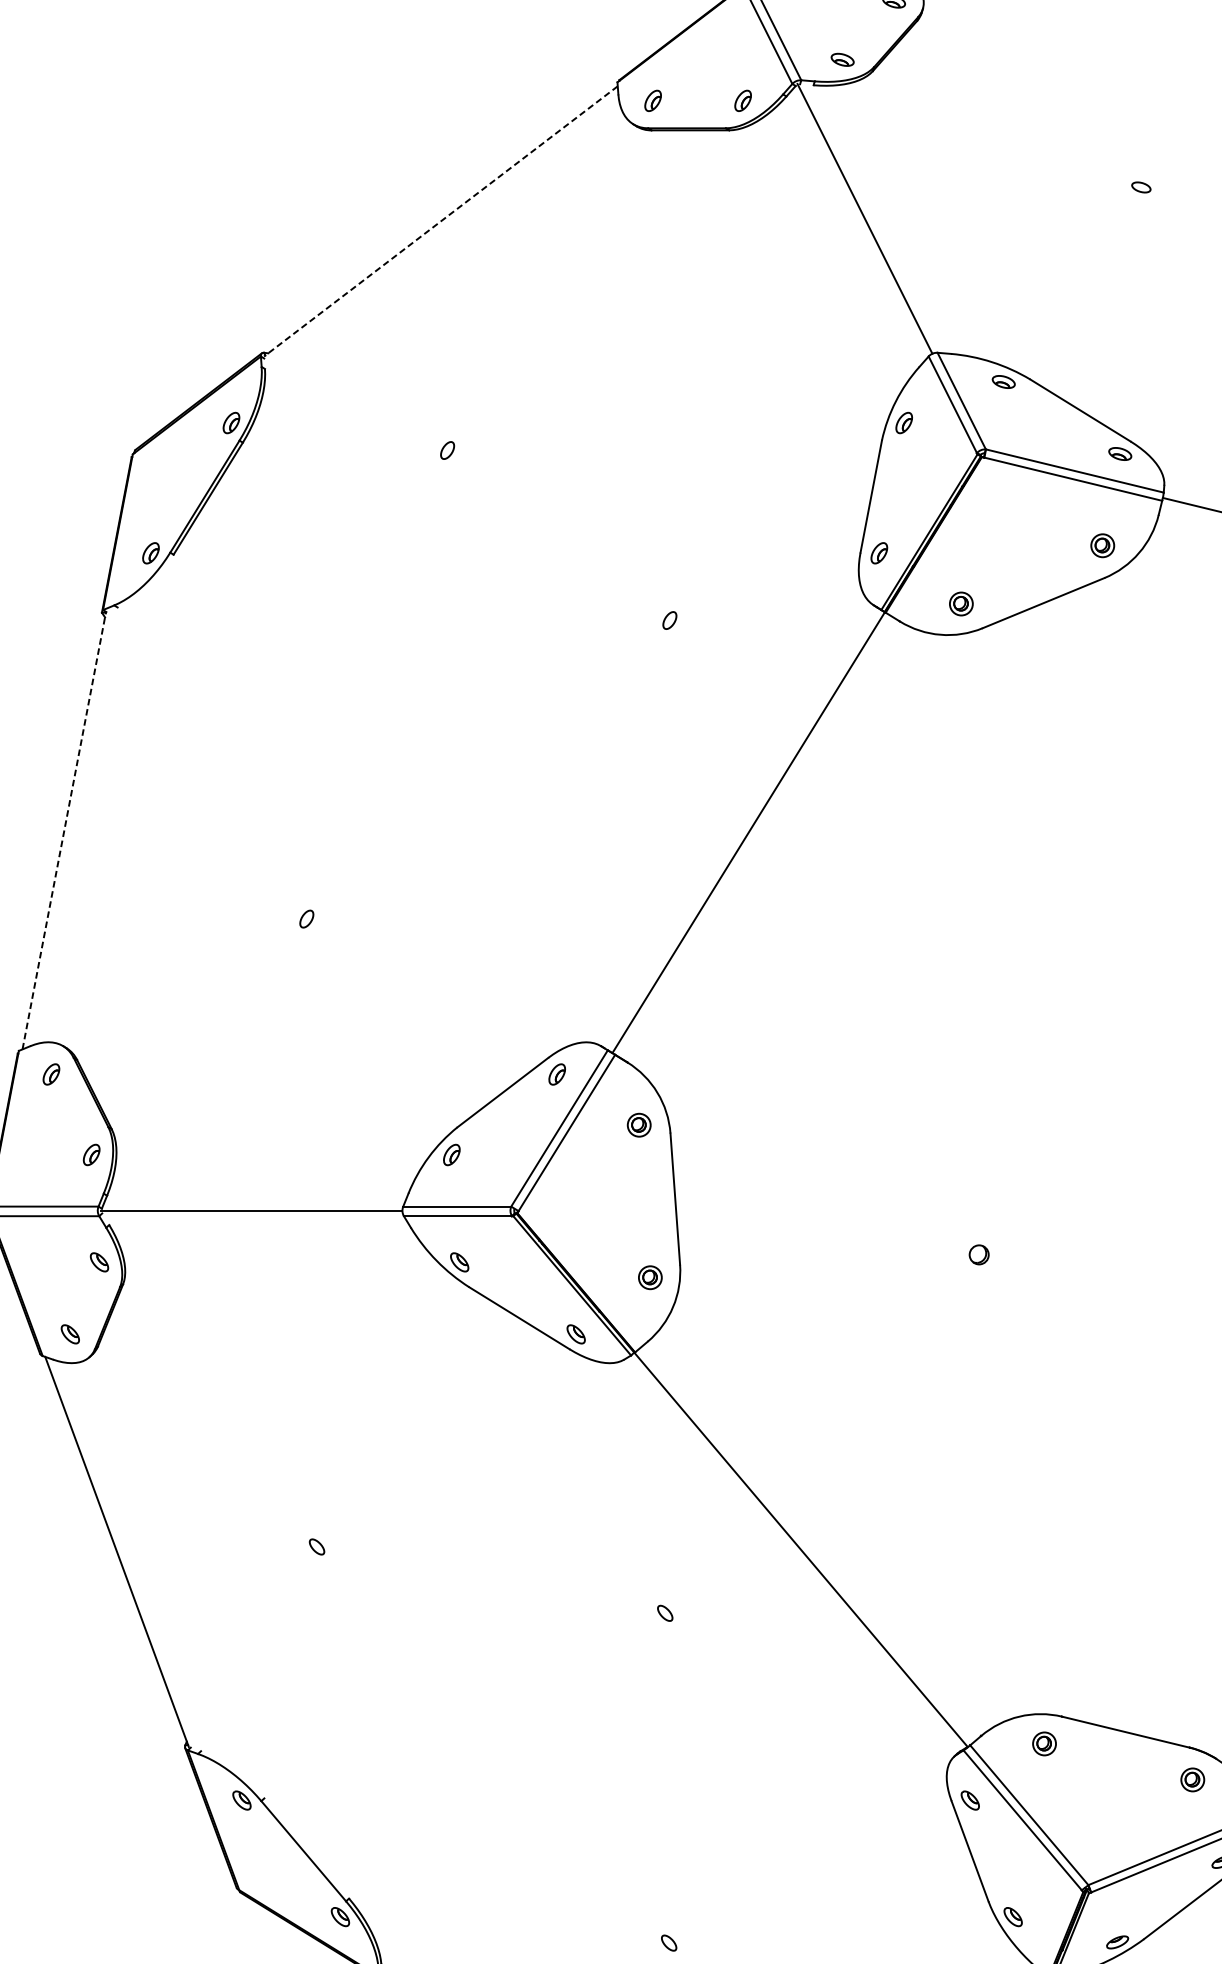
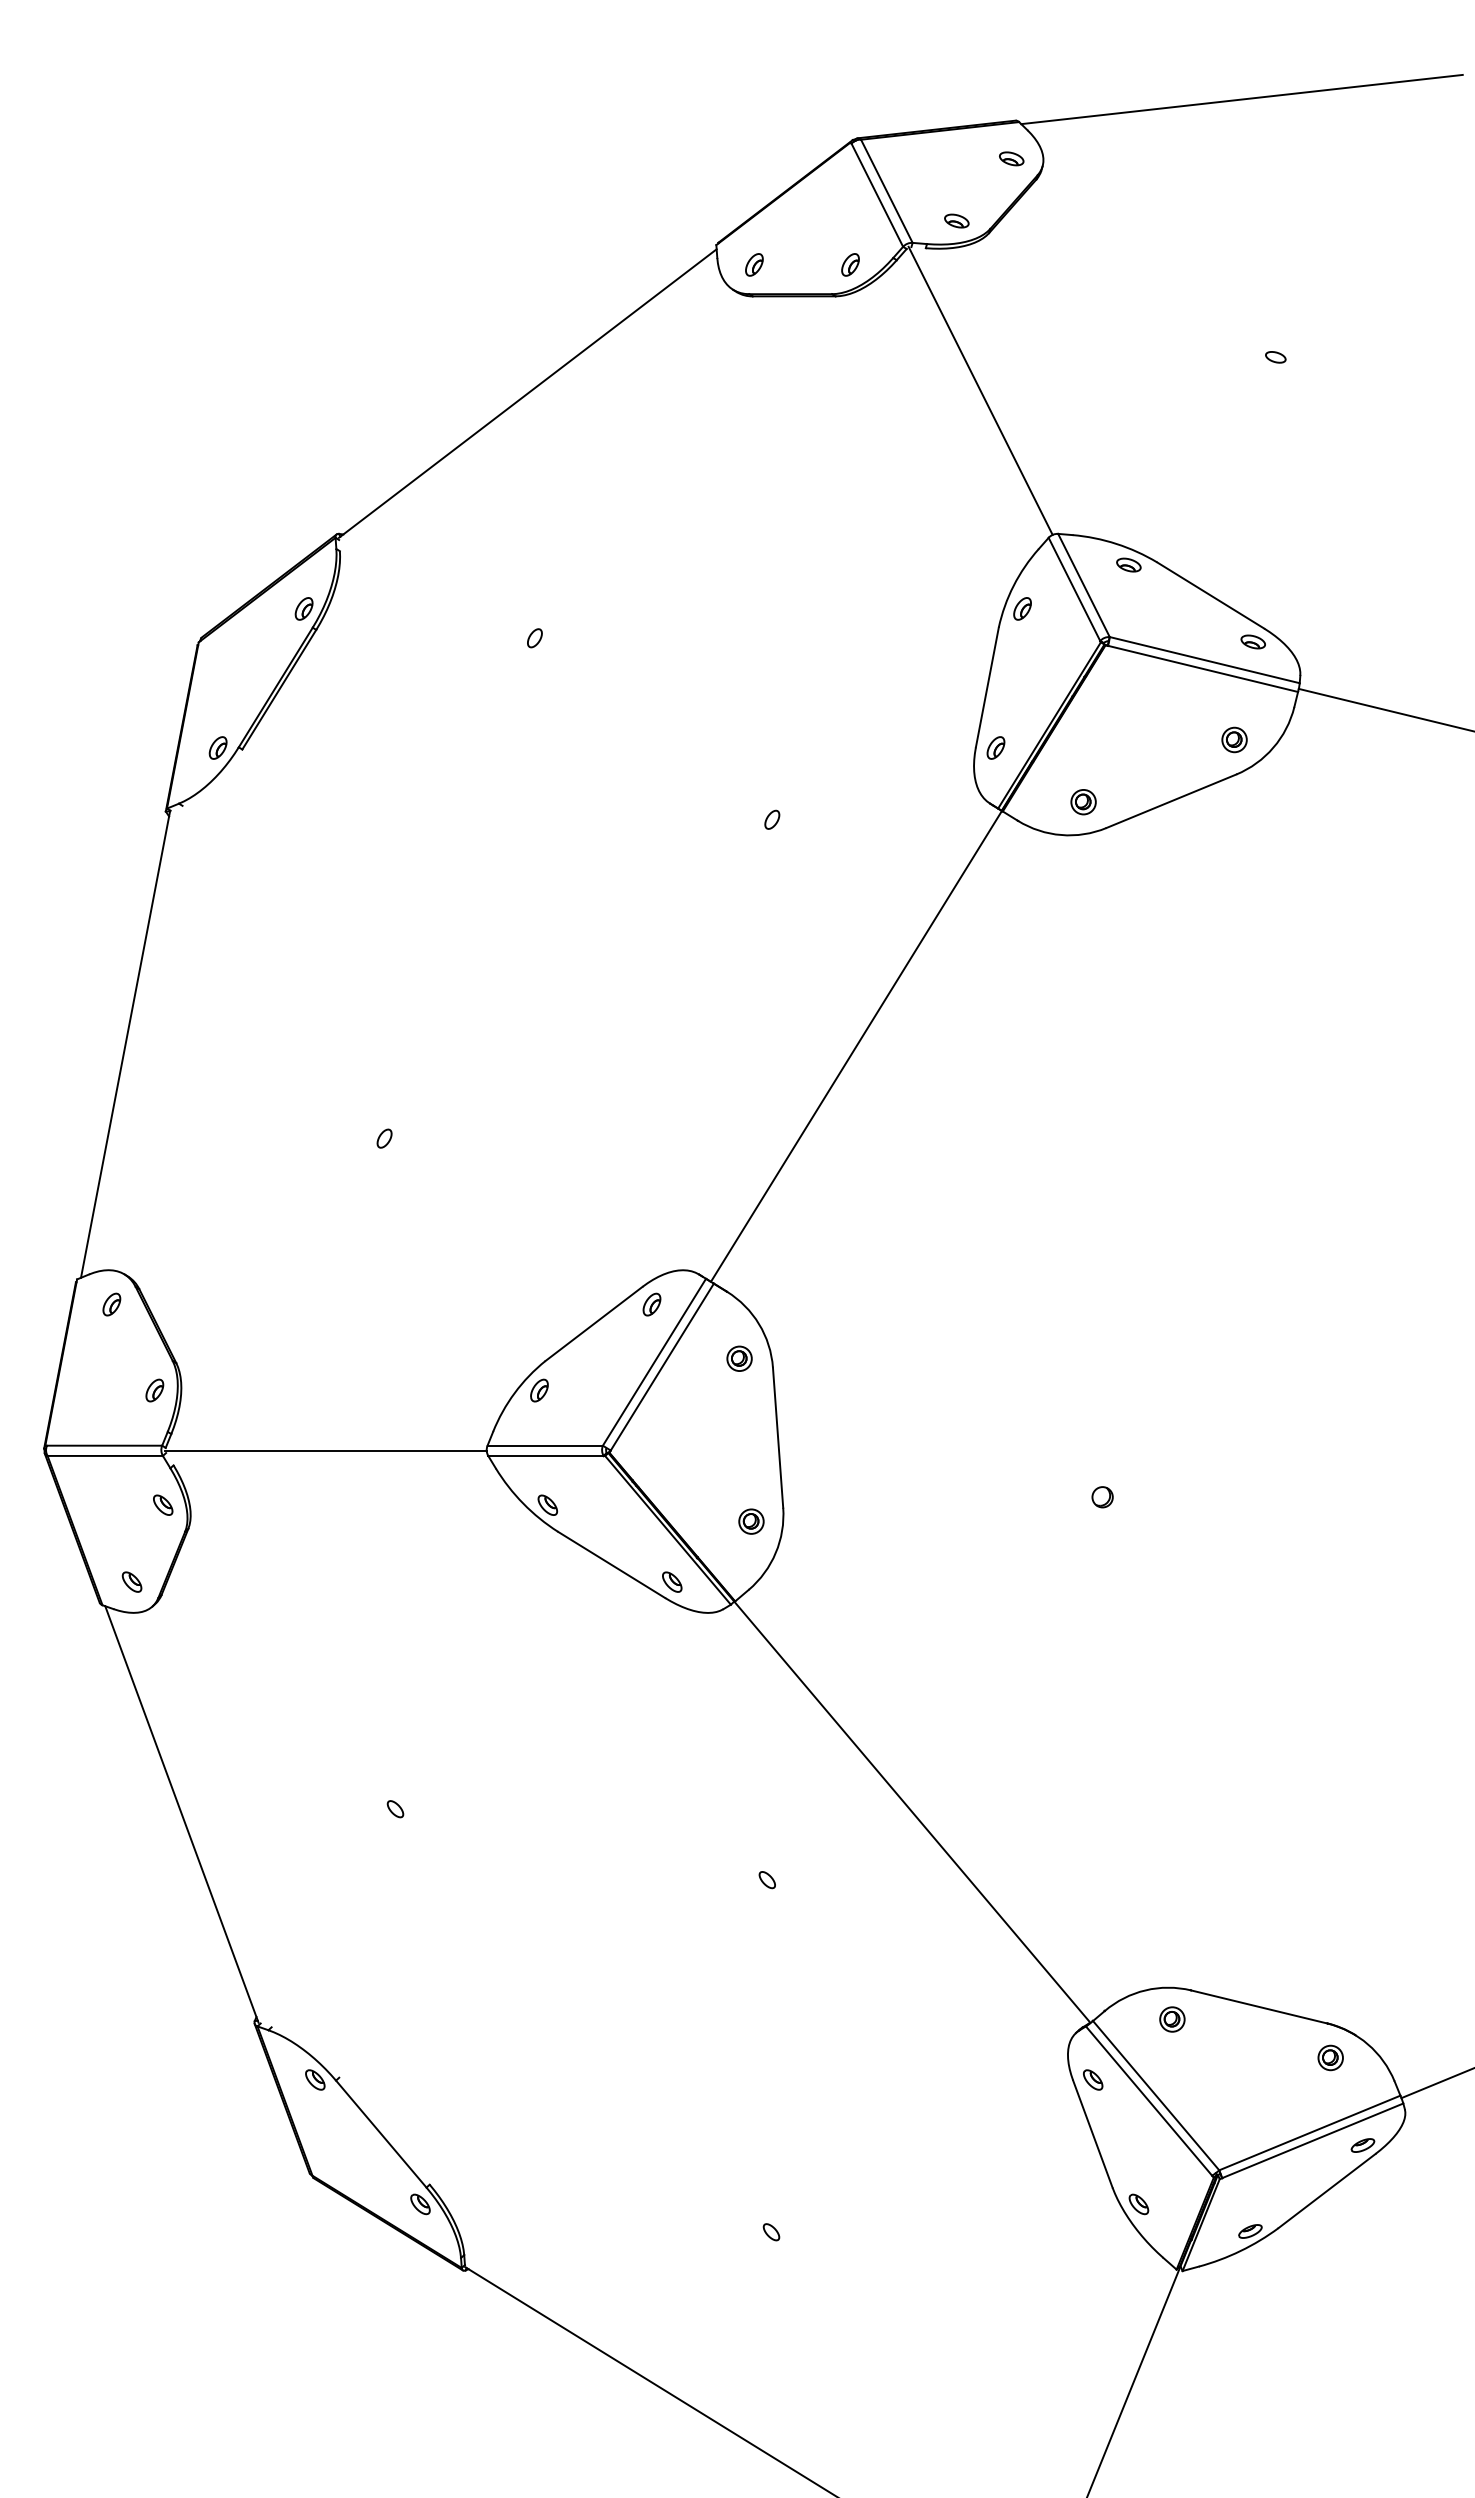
line: (440, 221) -> (527, 393), dashed -> solid
line: (64, 830) -> (125, 1044), dashed -> solid

